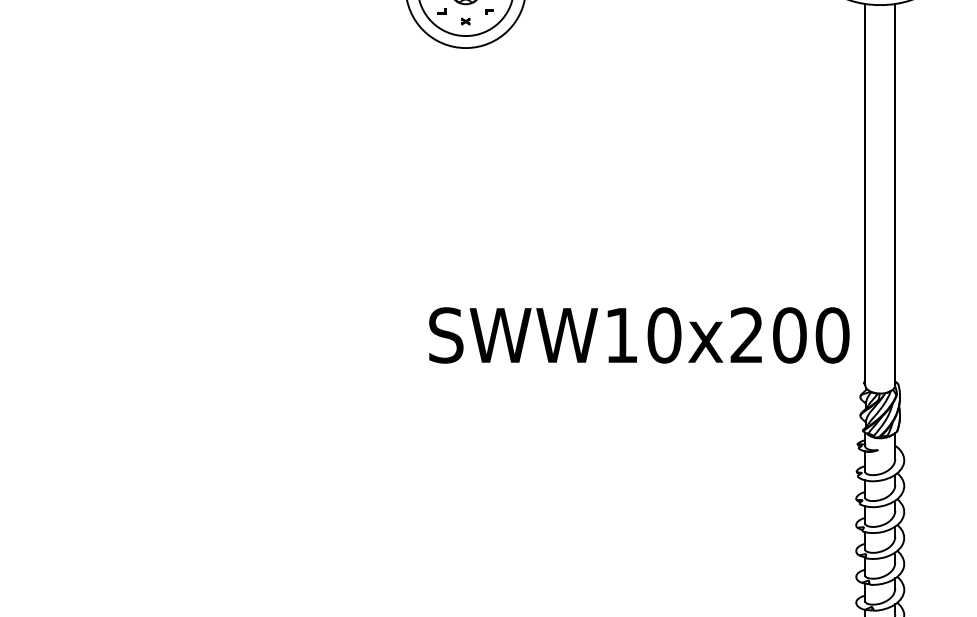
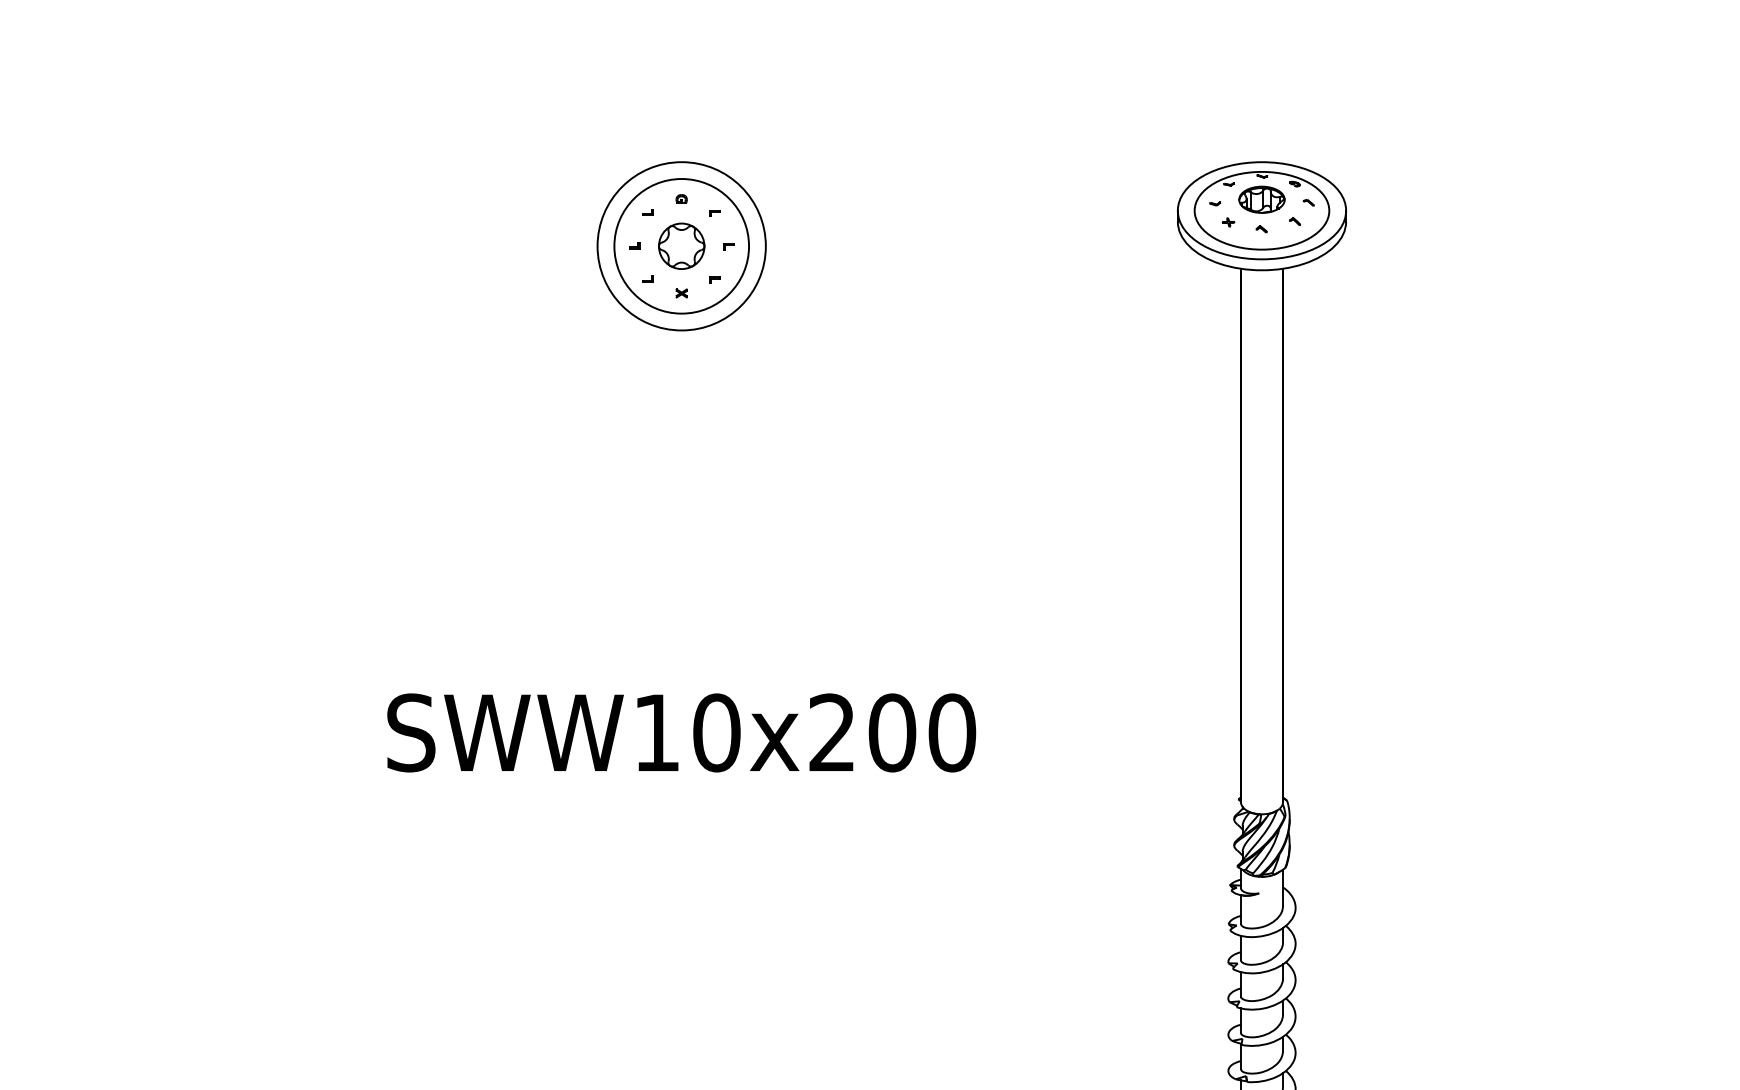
text: (639, 335) -> (681, 732), moved

